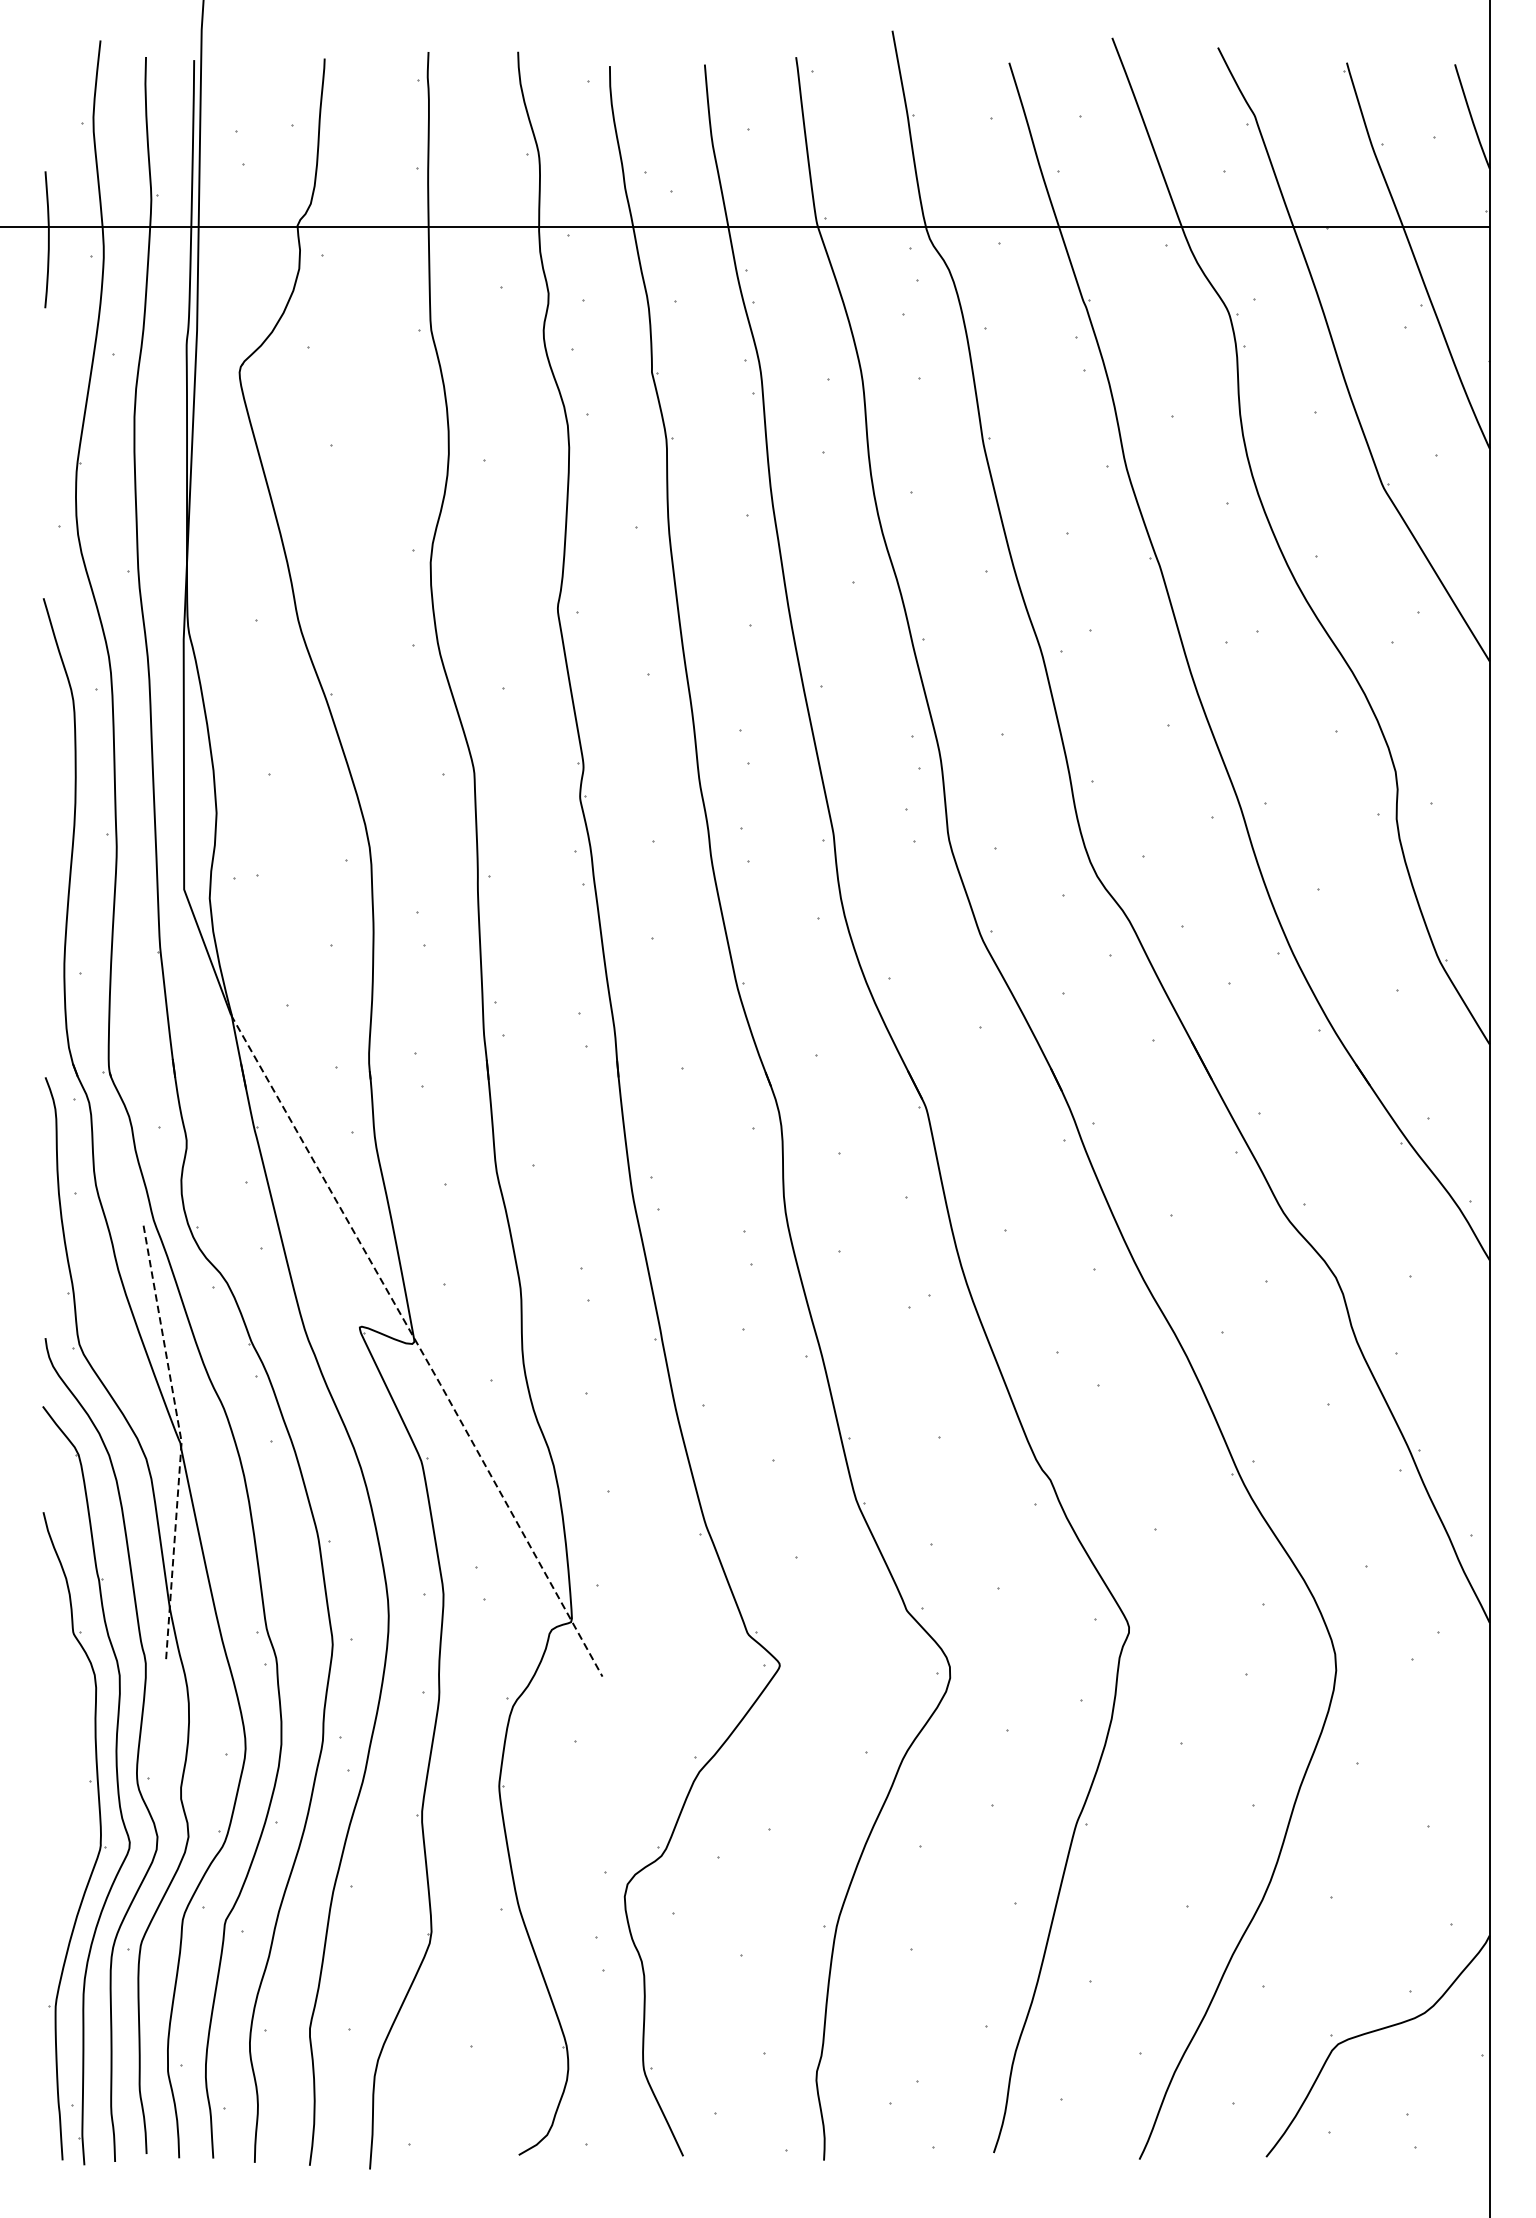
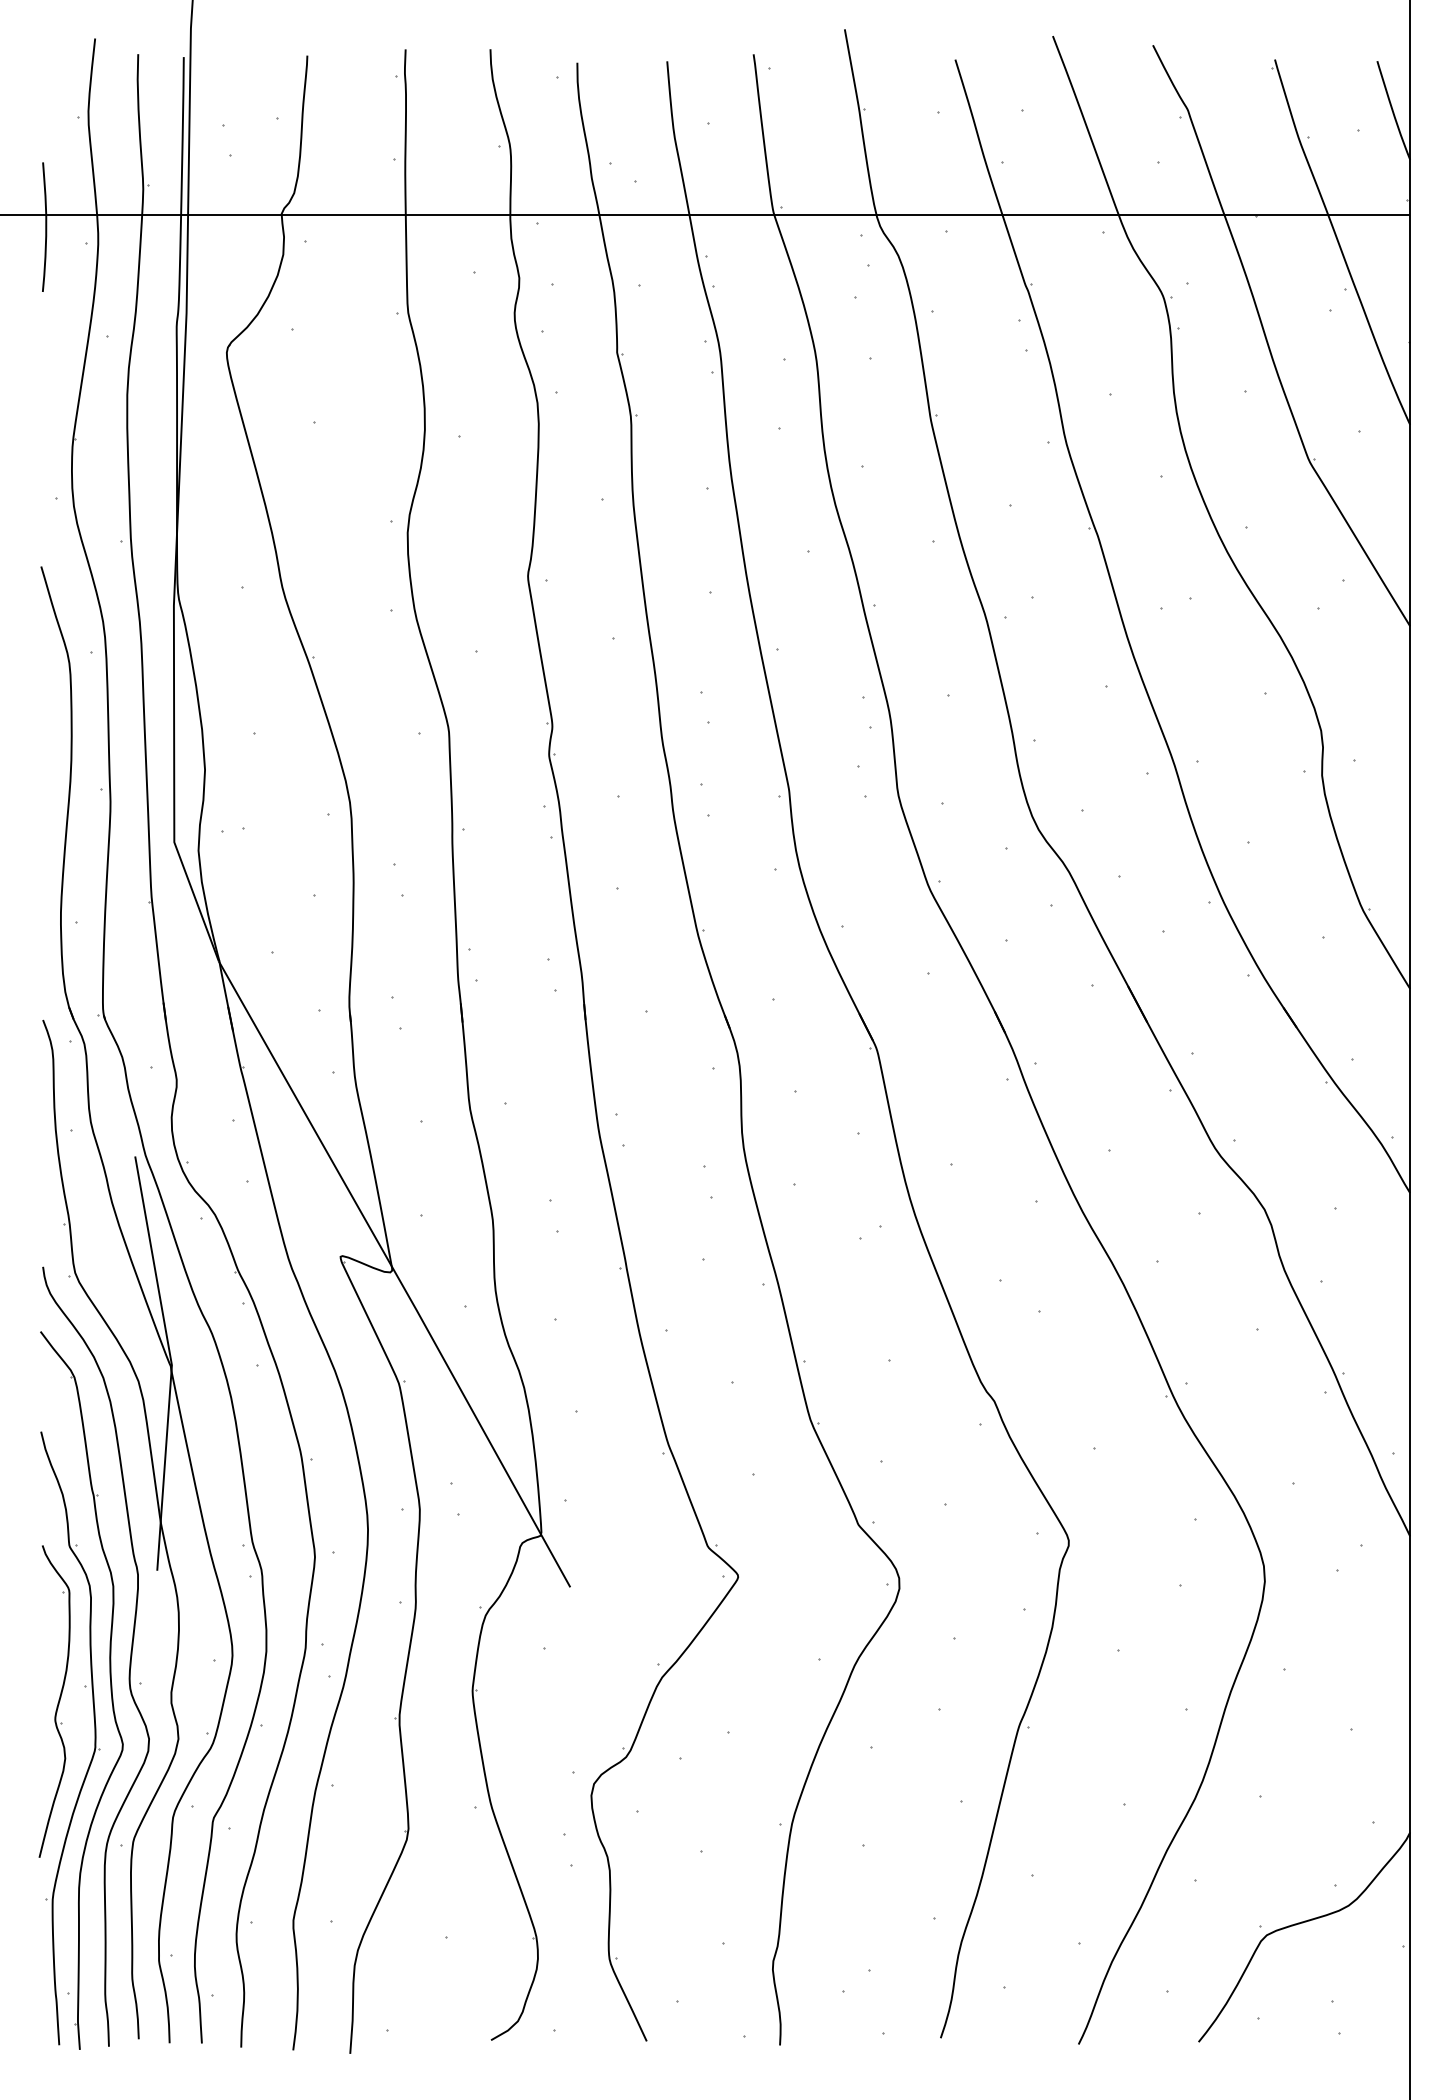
line: (418, 1345) -> (396, 1273), dashed -> solid
line: (181, 1439) -> (171, 1362), dashed -> solid
part: (57, 1797) -> (54, 1701), added

